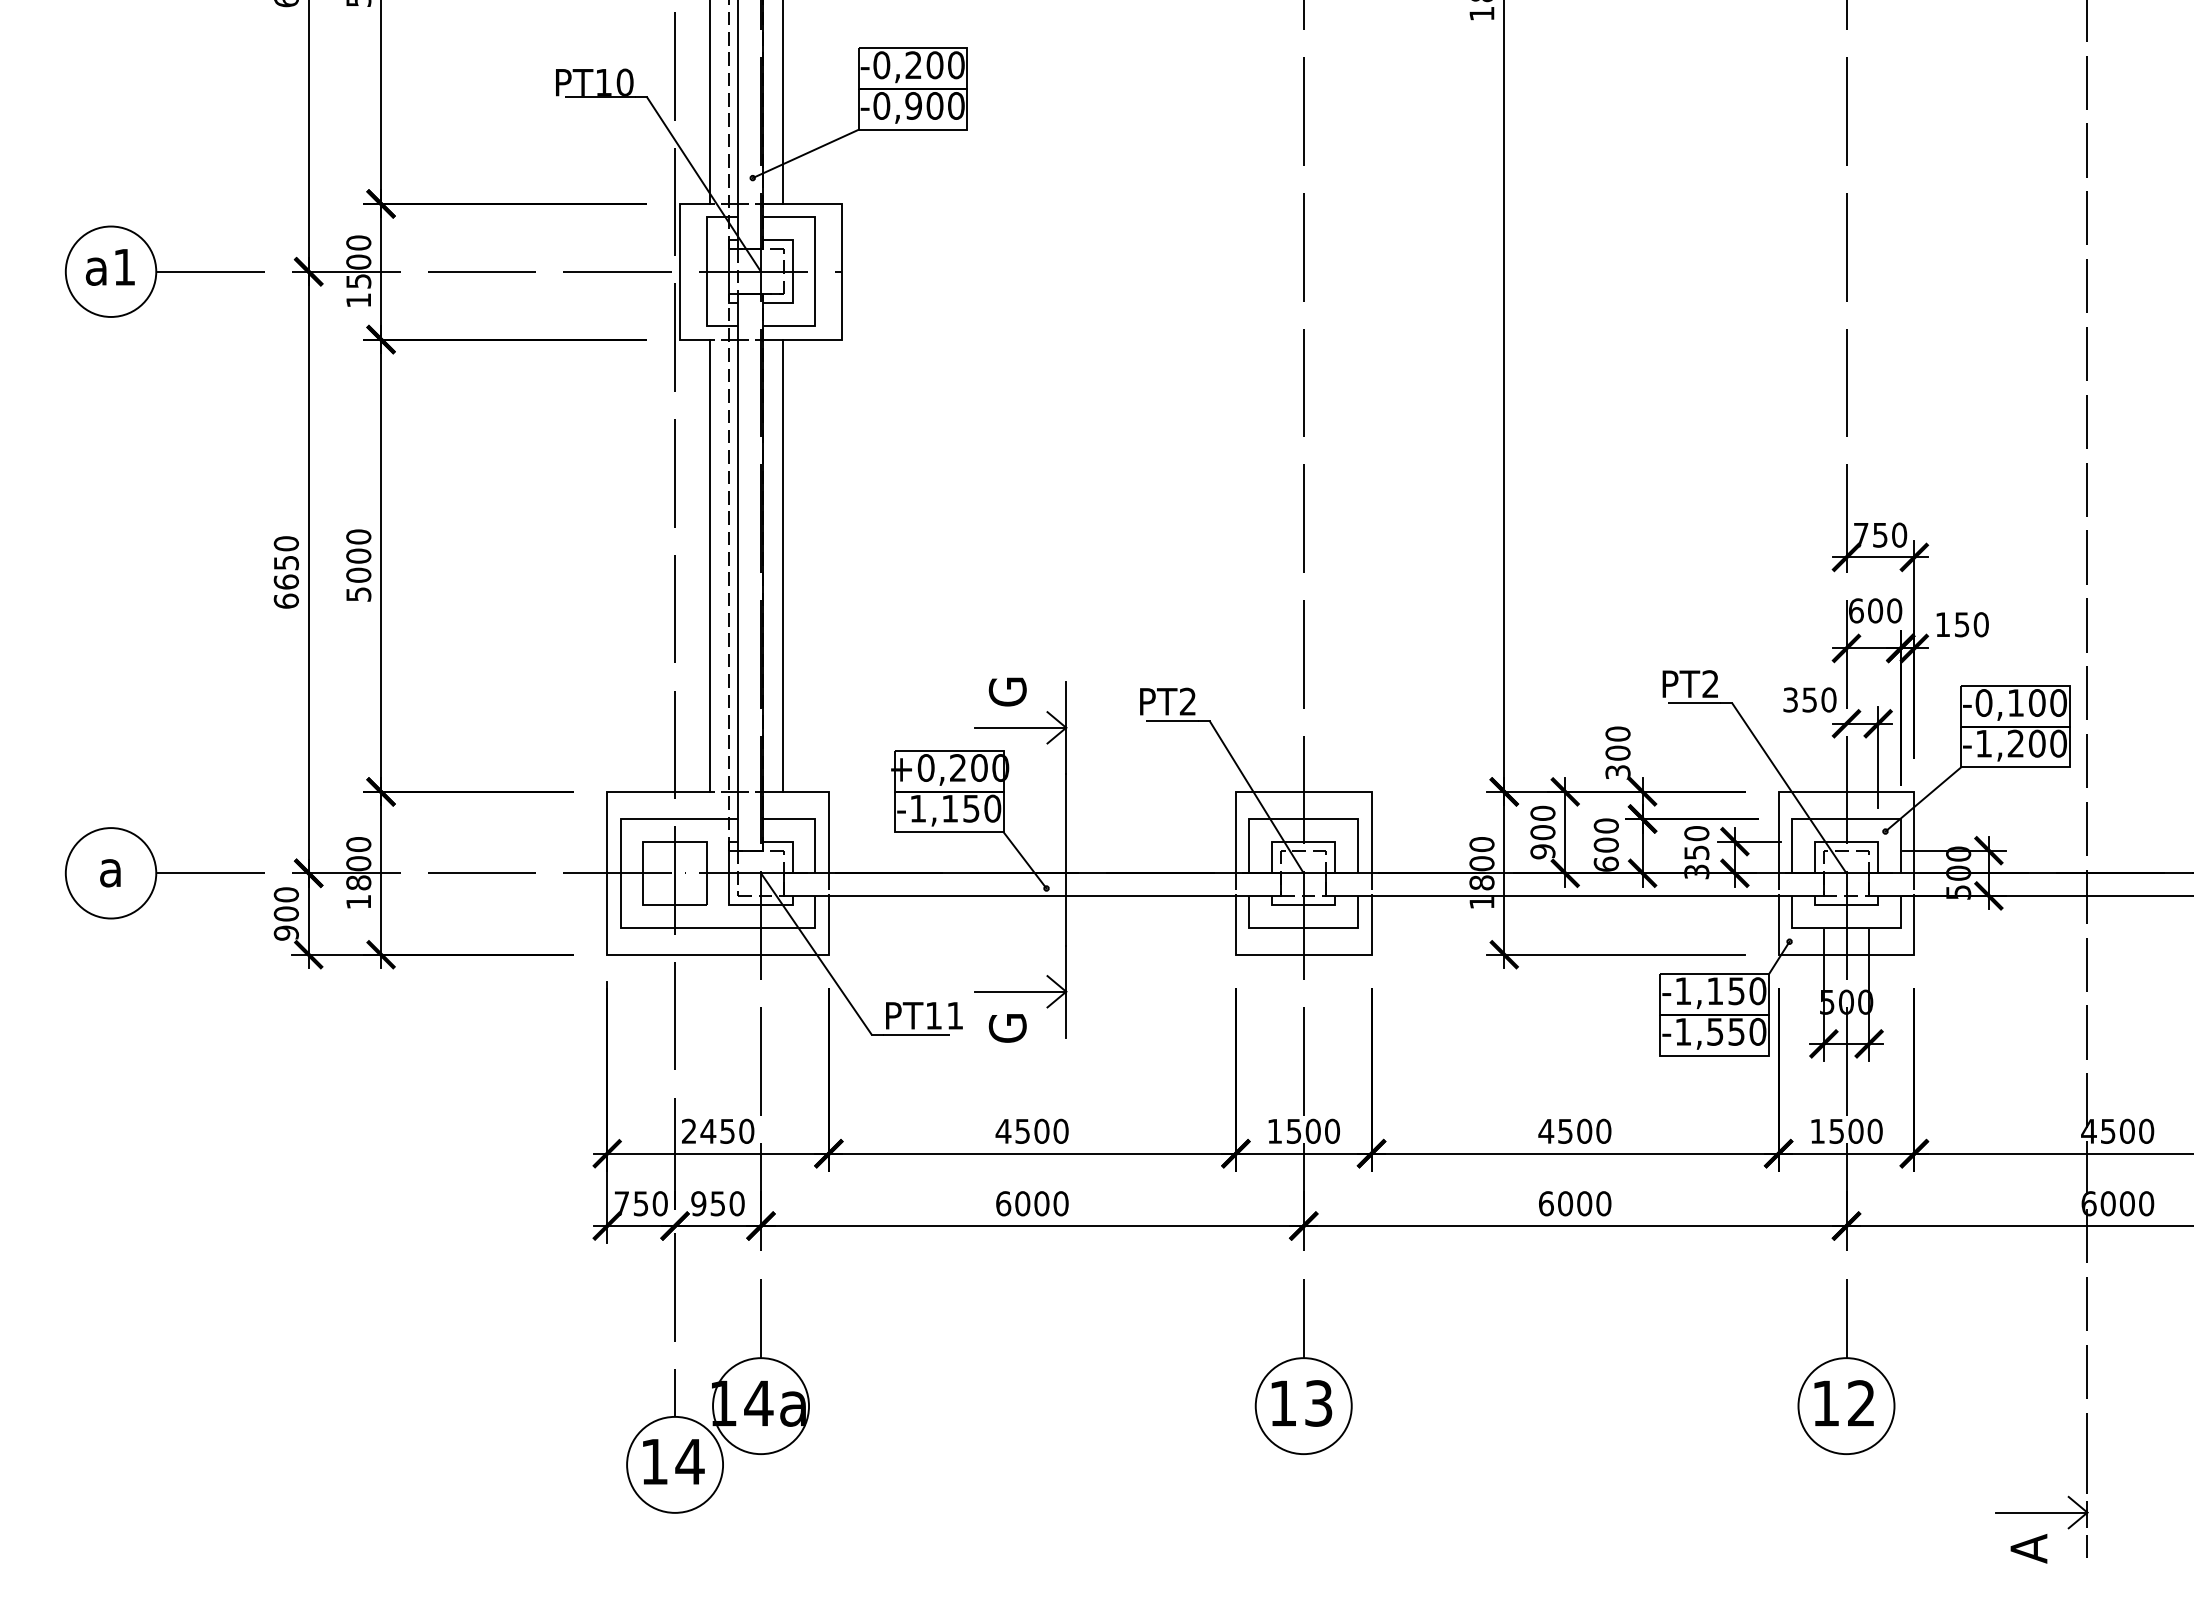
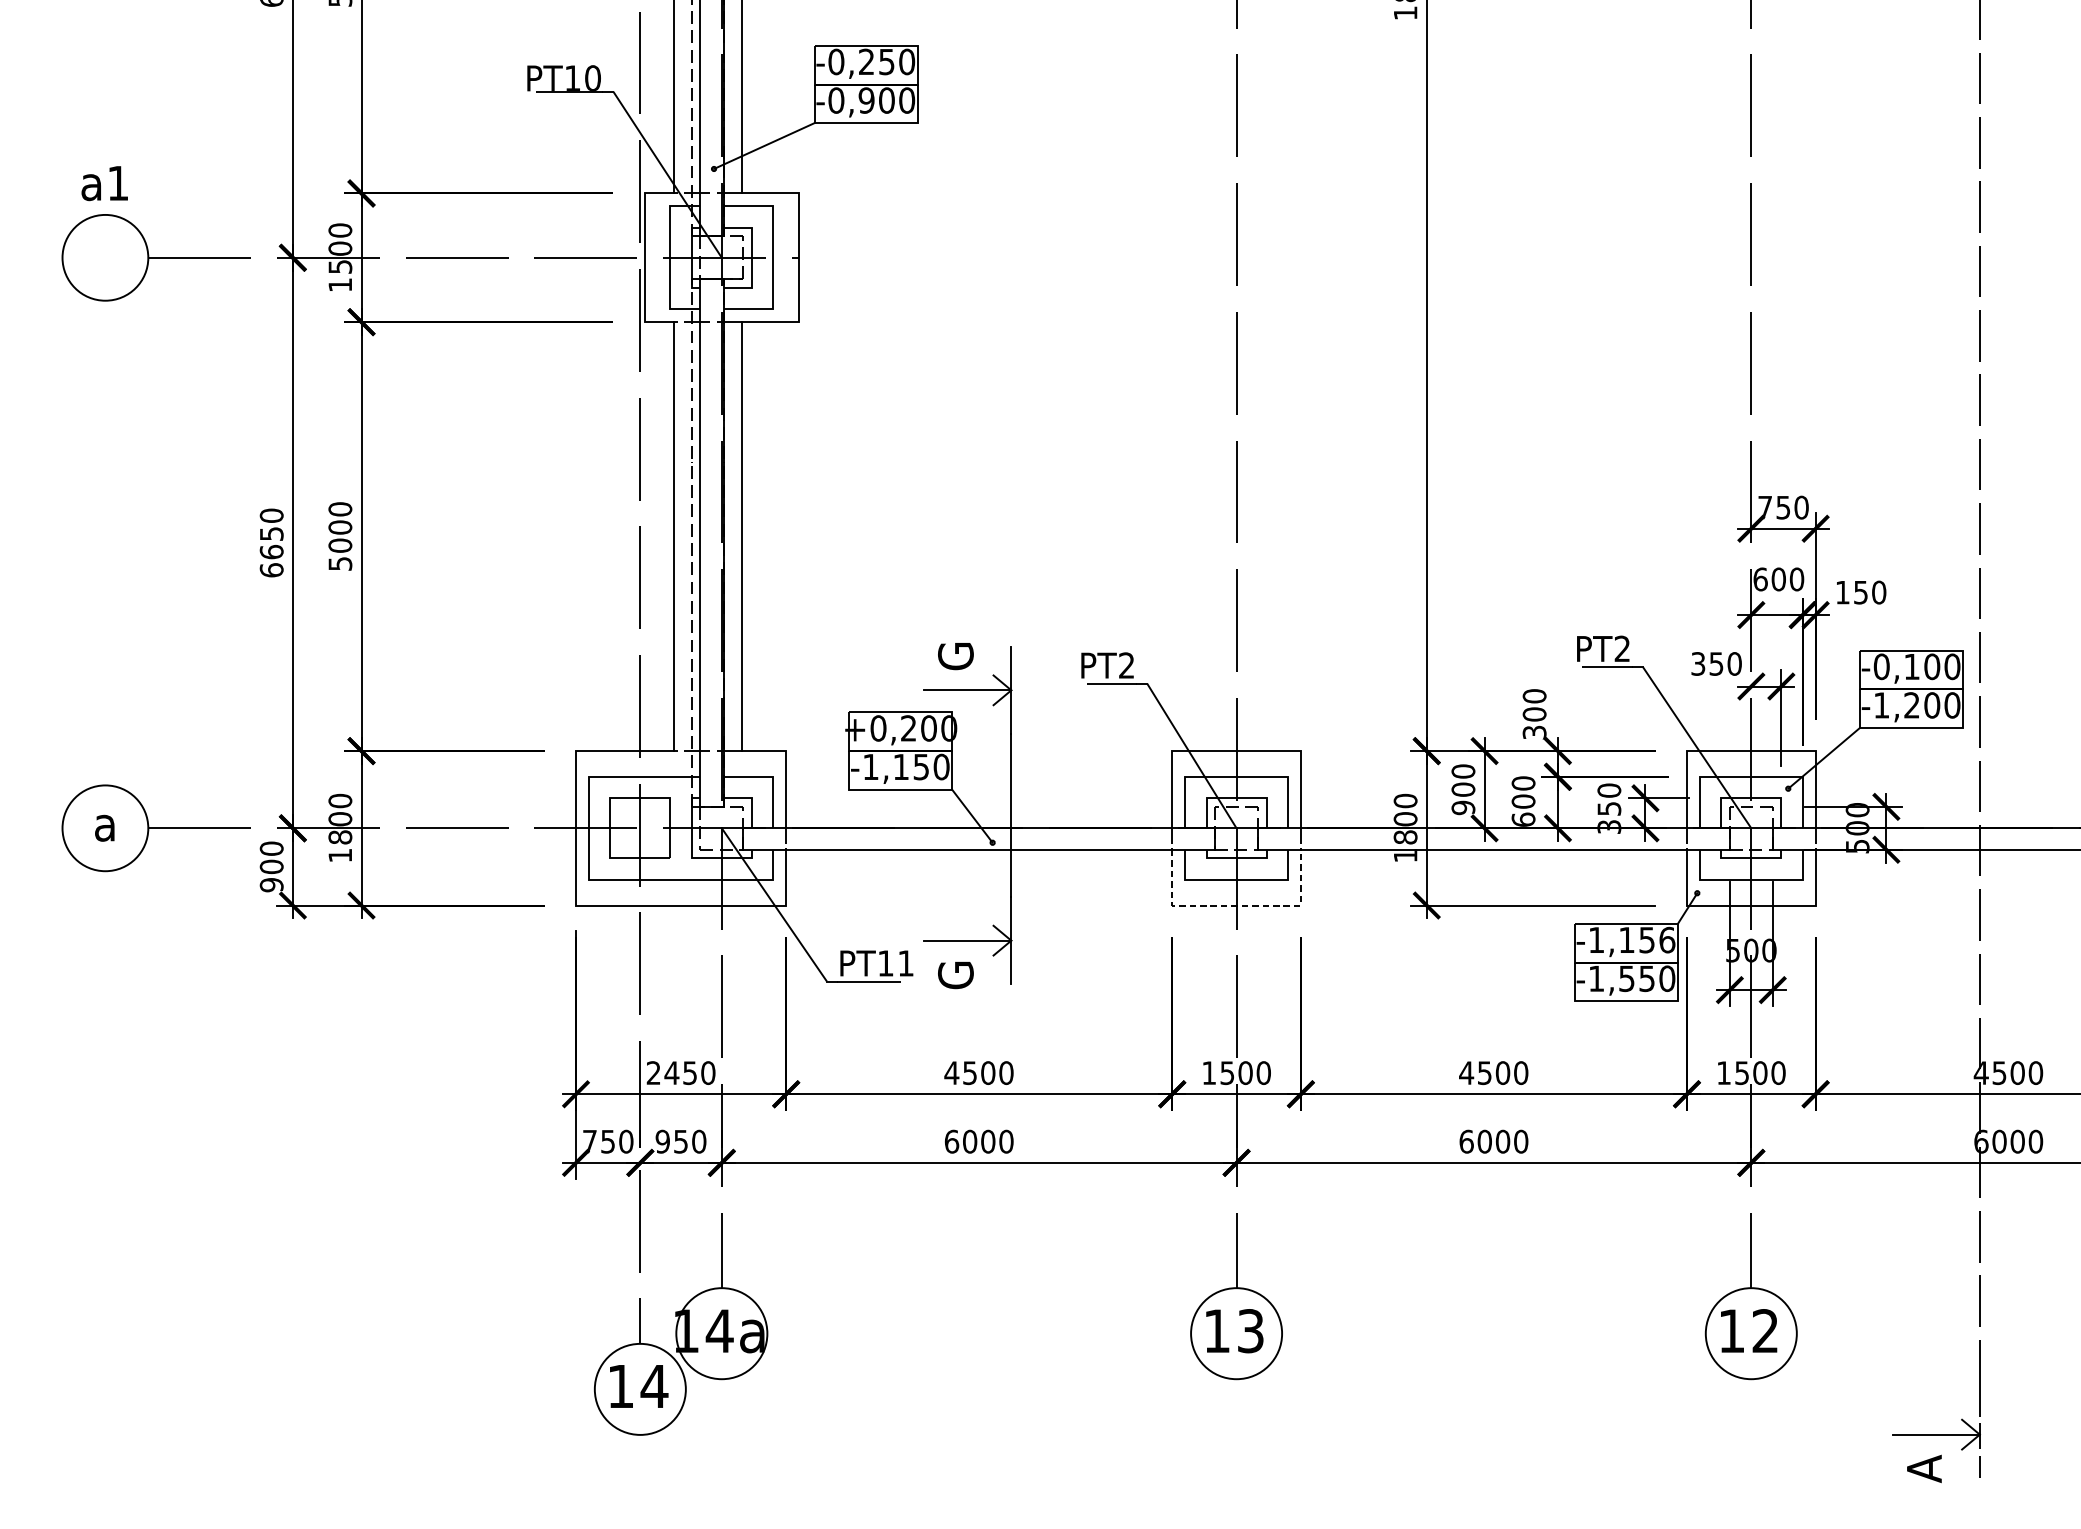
text: (934, 65) -> (886, 62), -0,200 -> -0,250
text: (109, 267) -> (103, 183), moved
line: (1303, 954) -> (1236, 905), solid -> dashed
text: (1757, 990) -> (1666, 939), -1,150 -> -1,156

